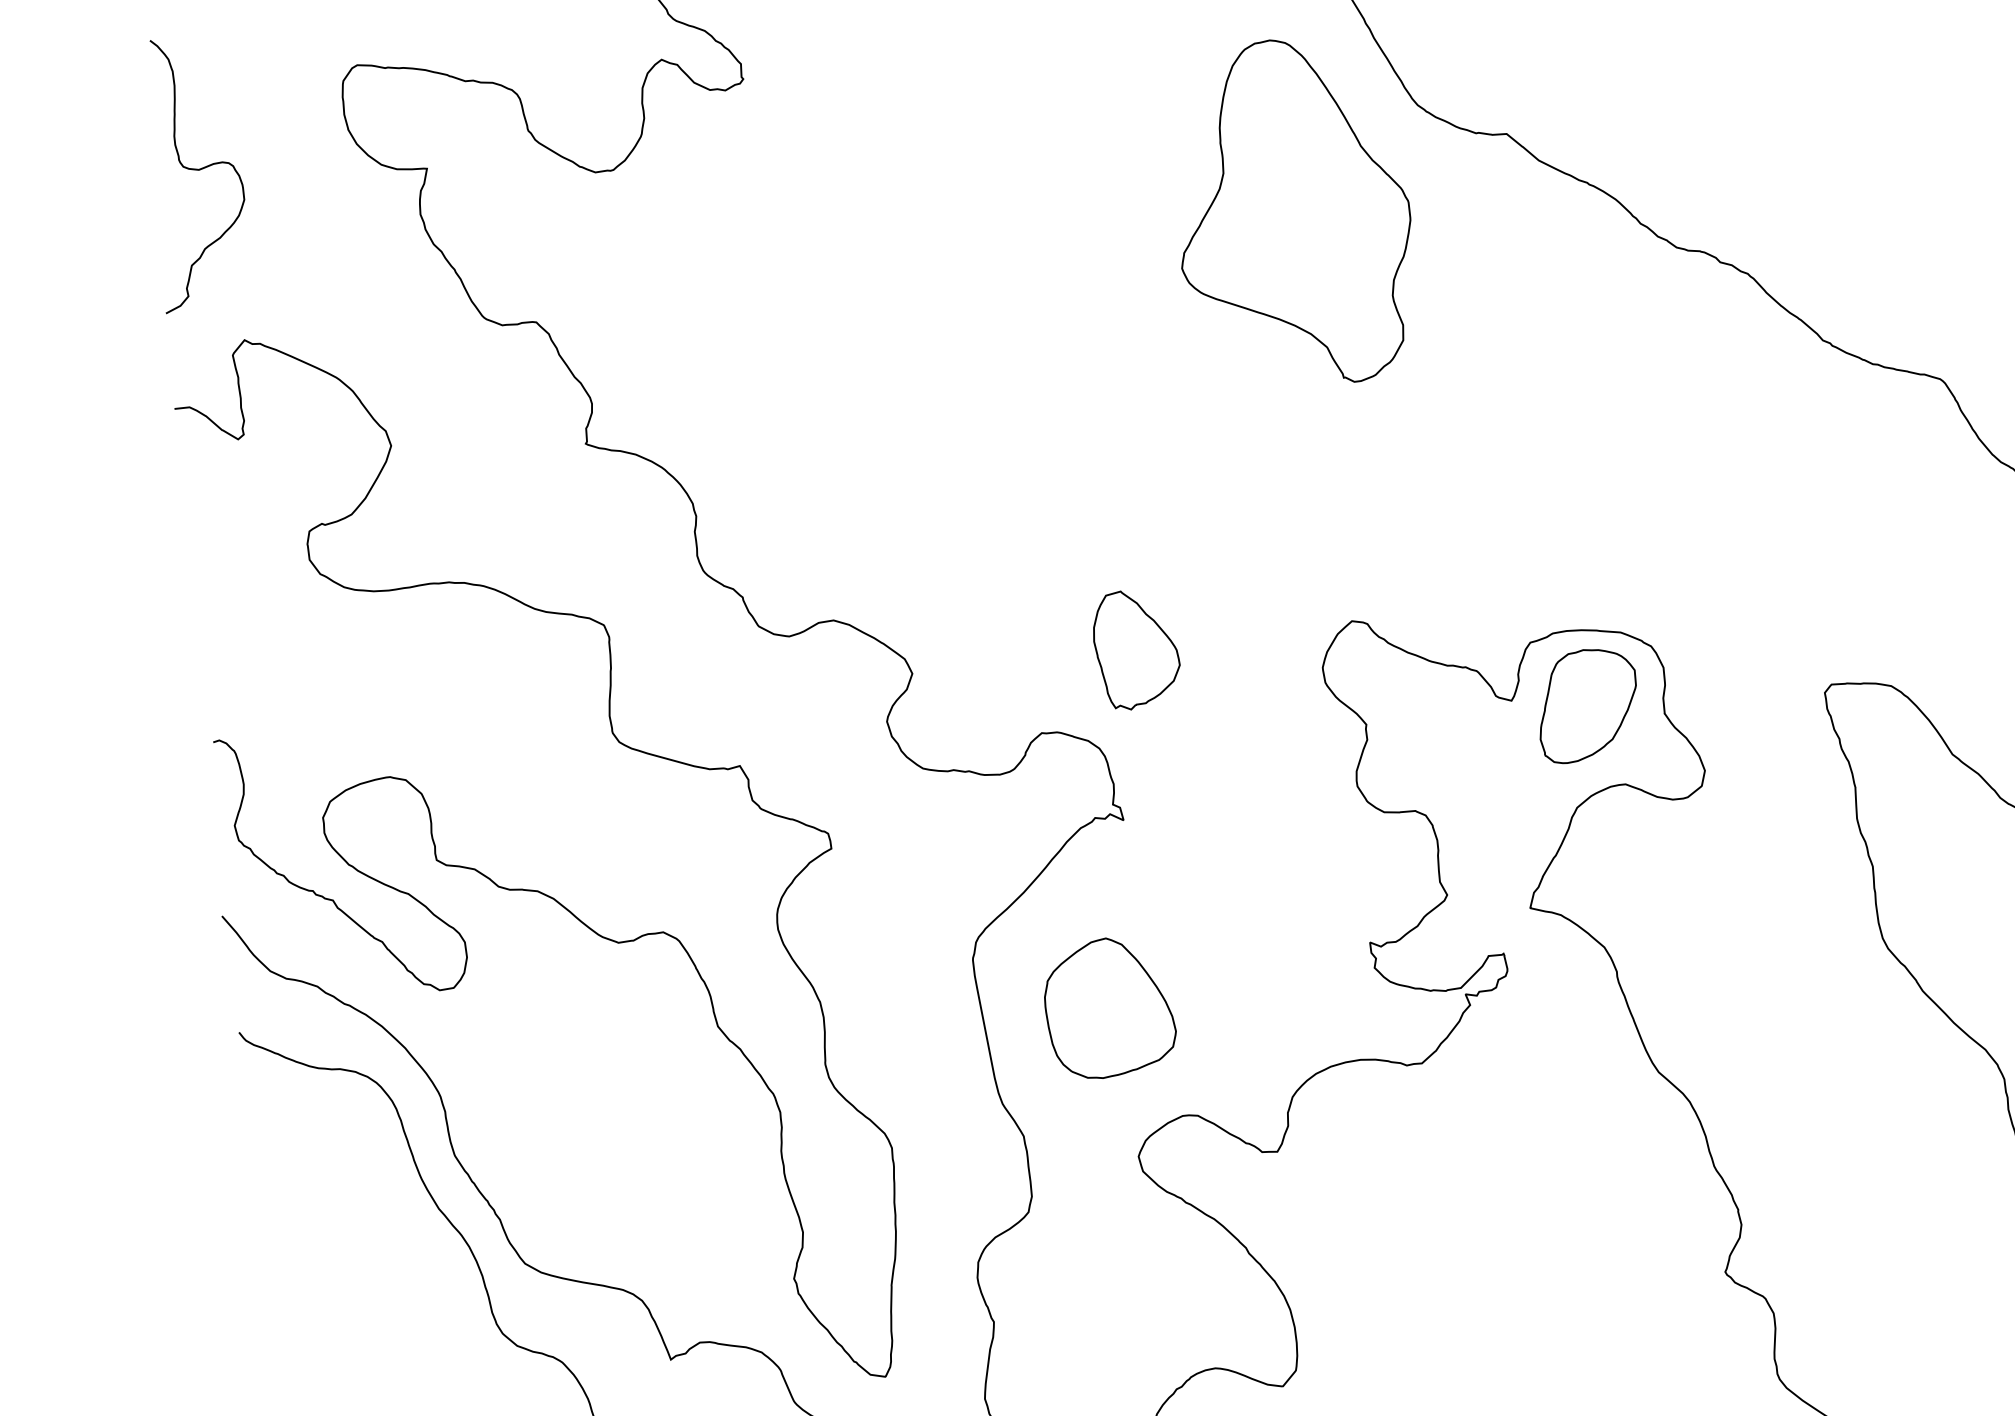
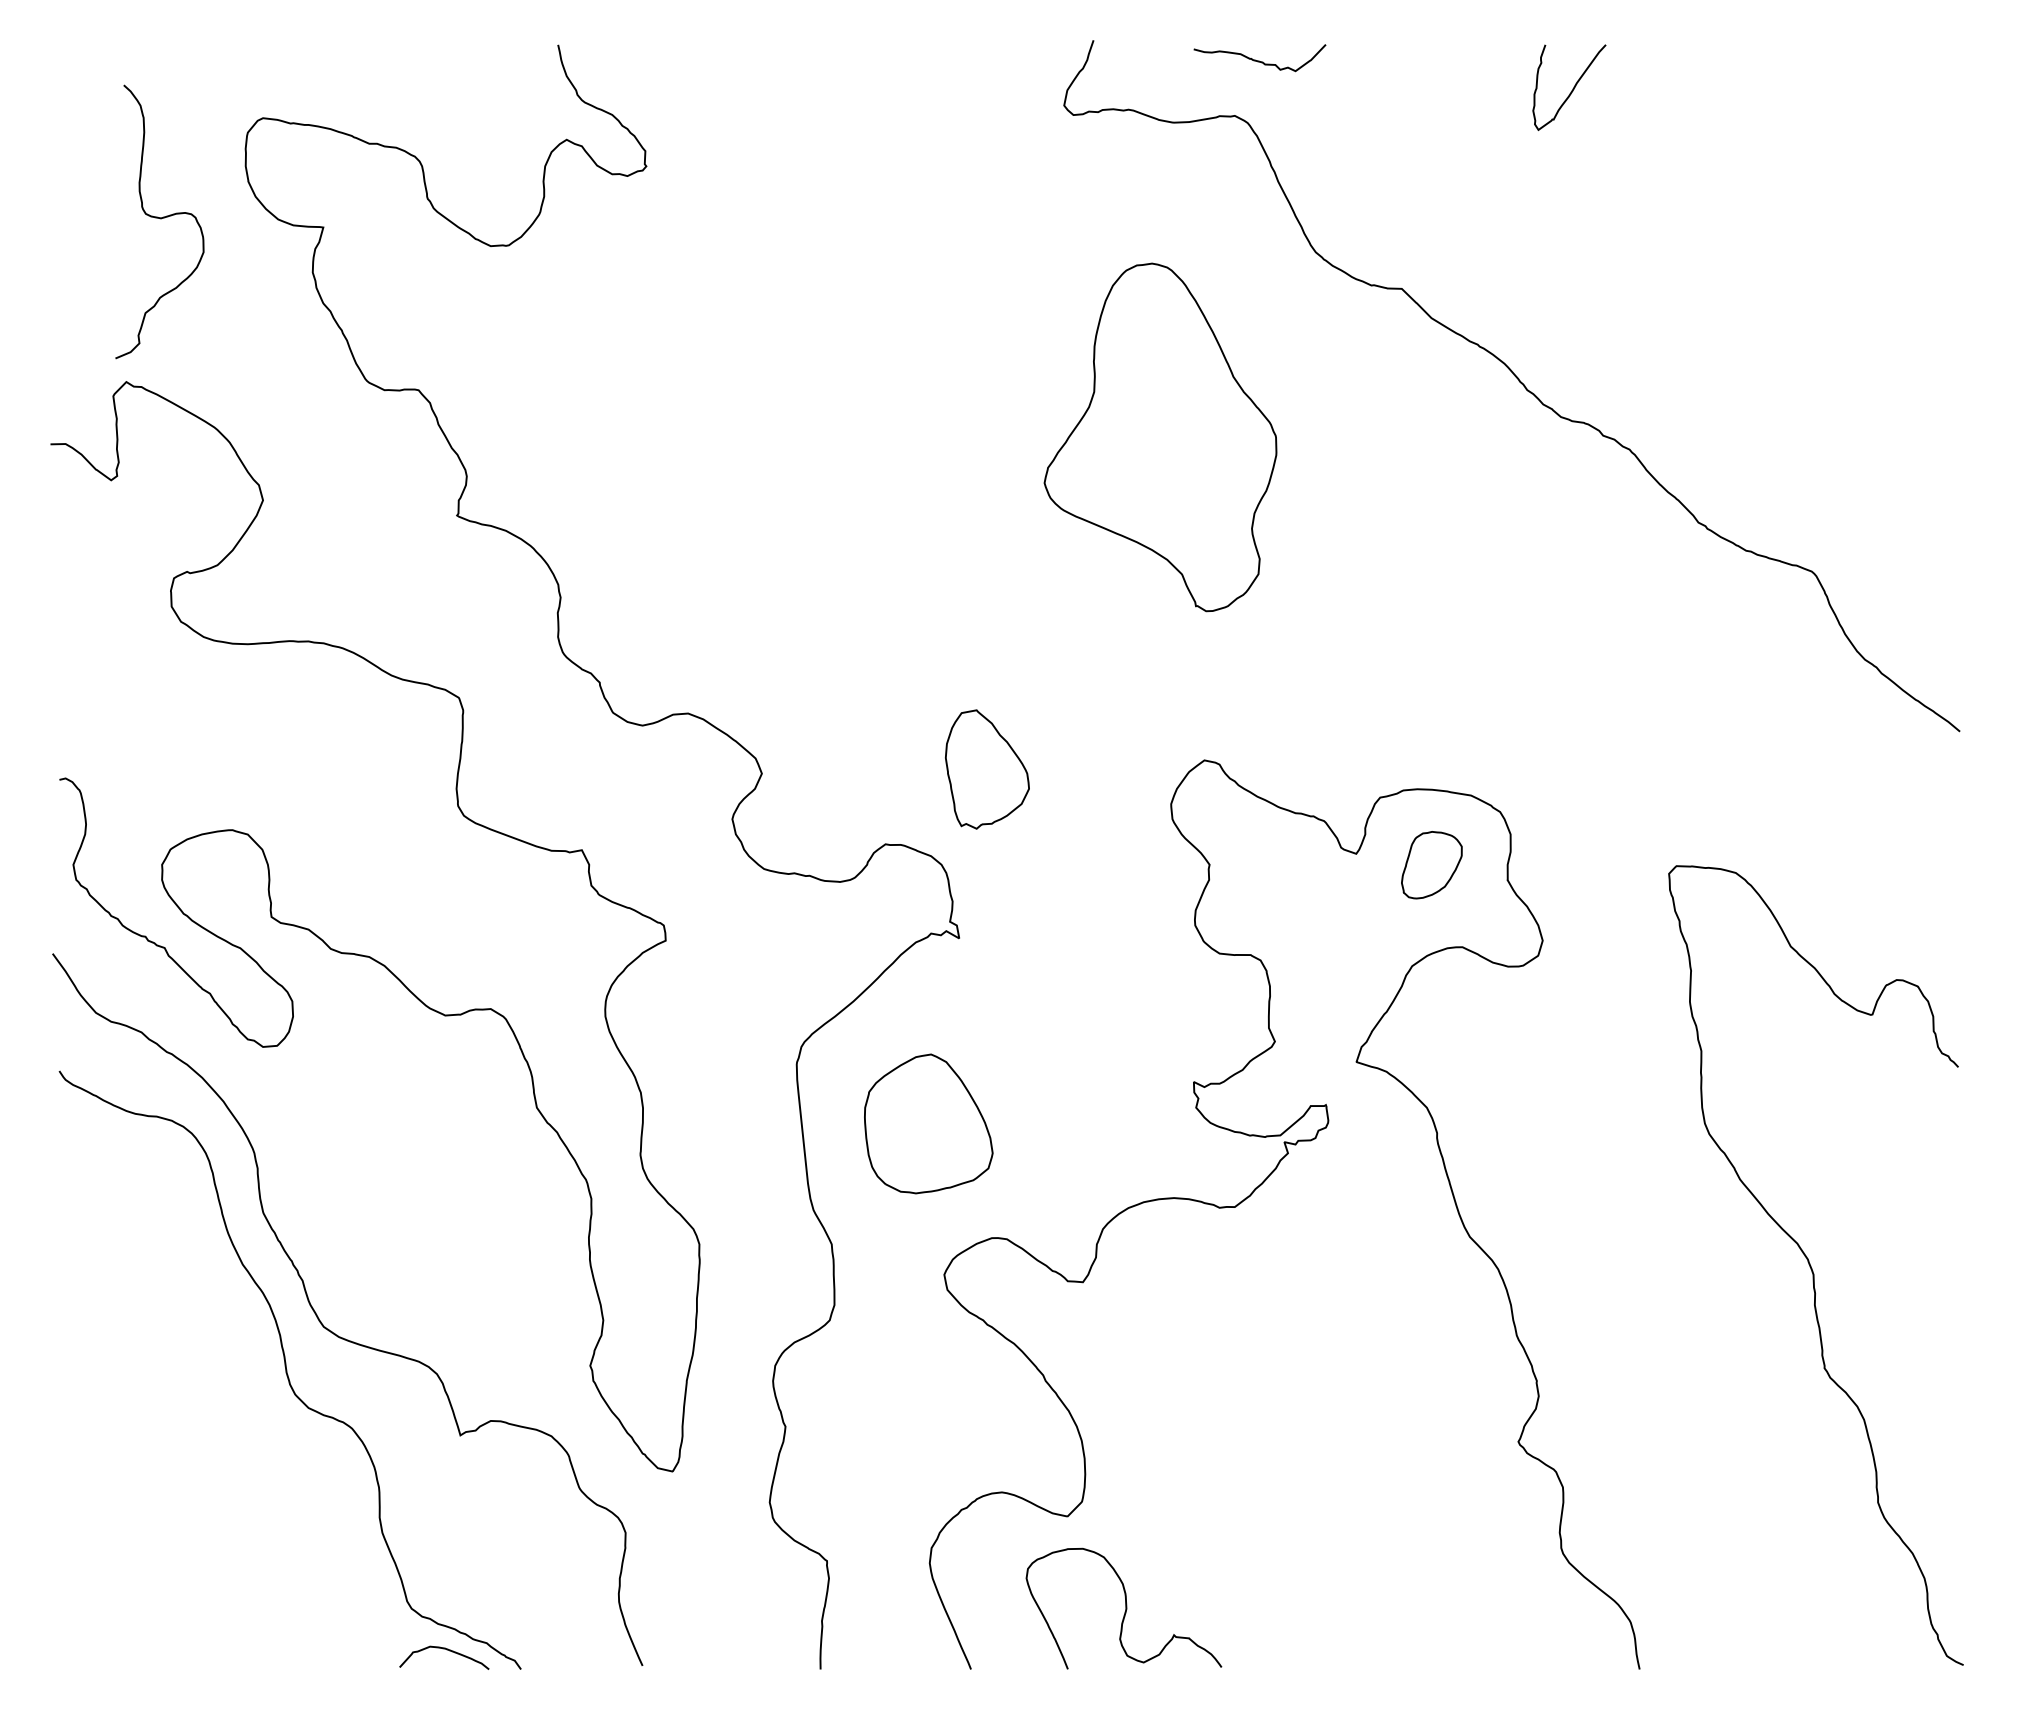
curve: (198, 171) -> (160, 219), moved
part: (1293, 212) -> (1160, 437), moved
part: (1587, 704) -> (1431, 864), size x0.6

